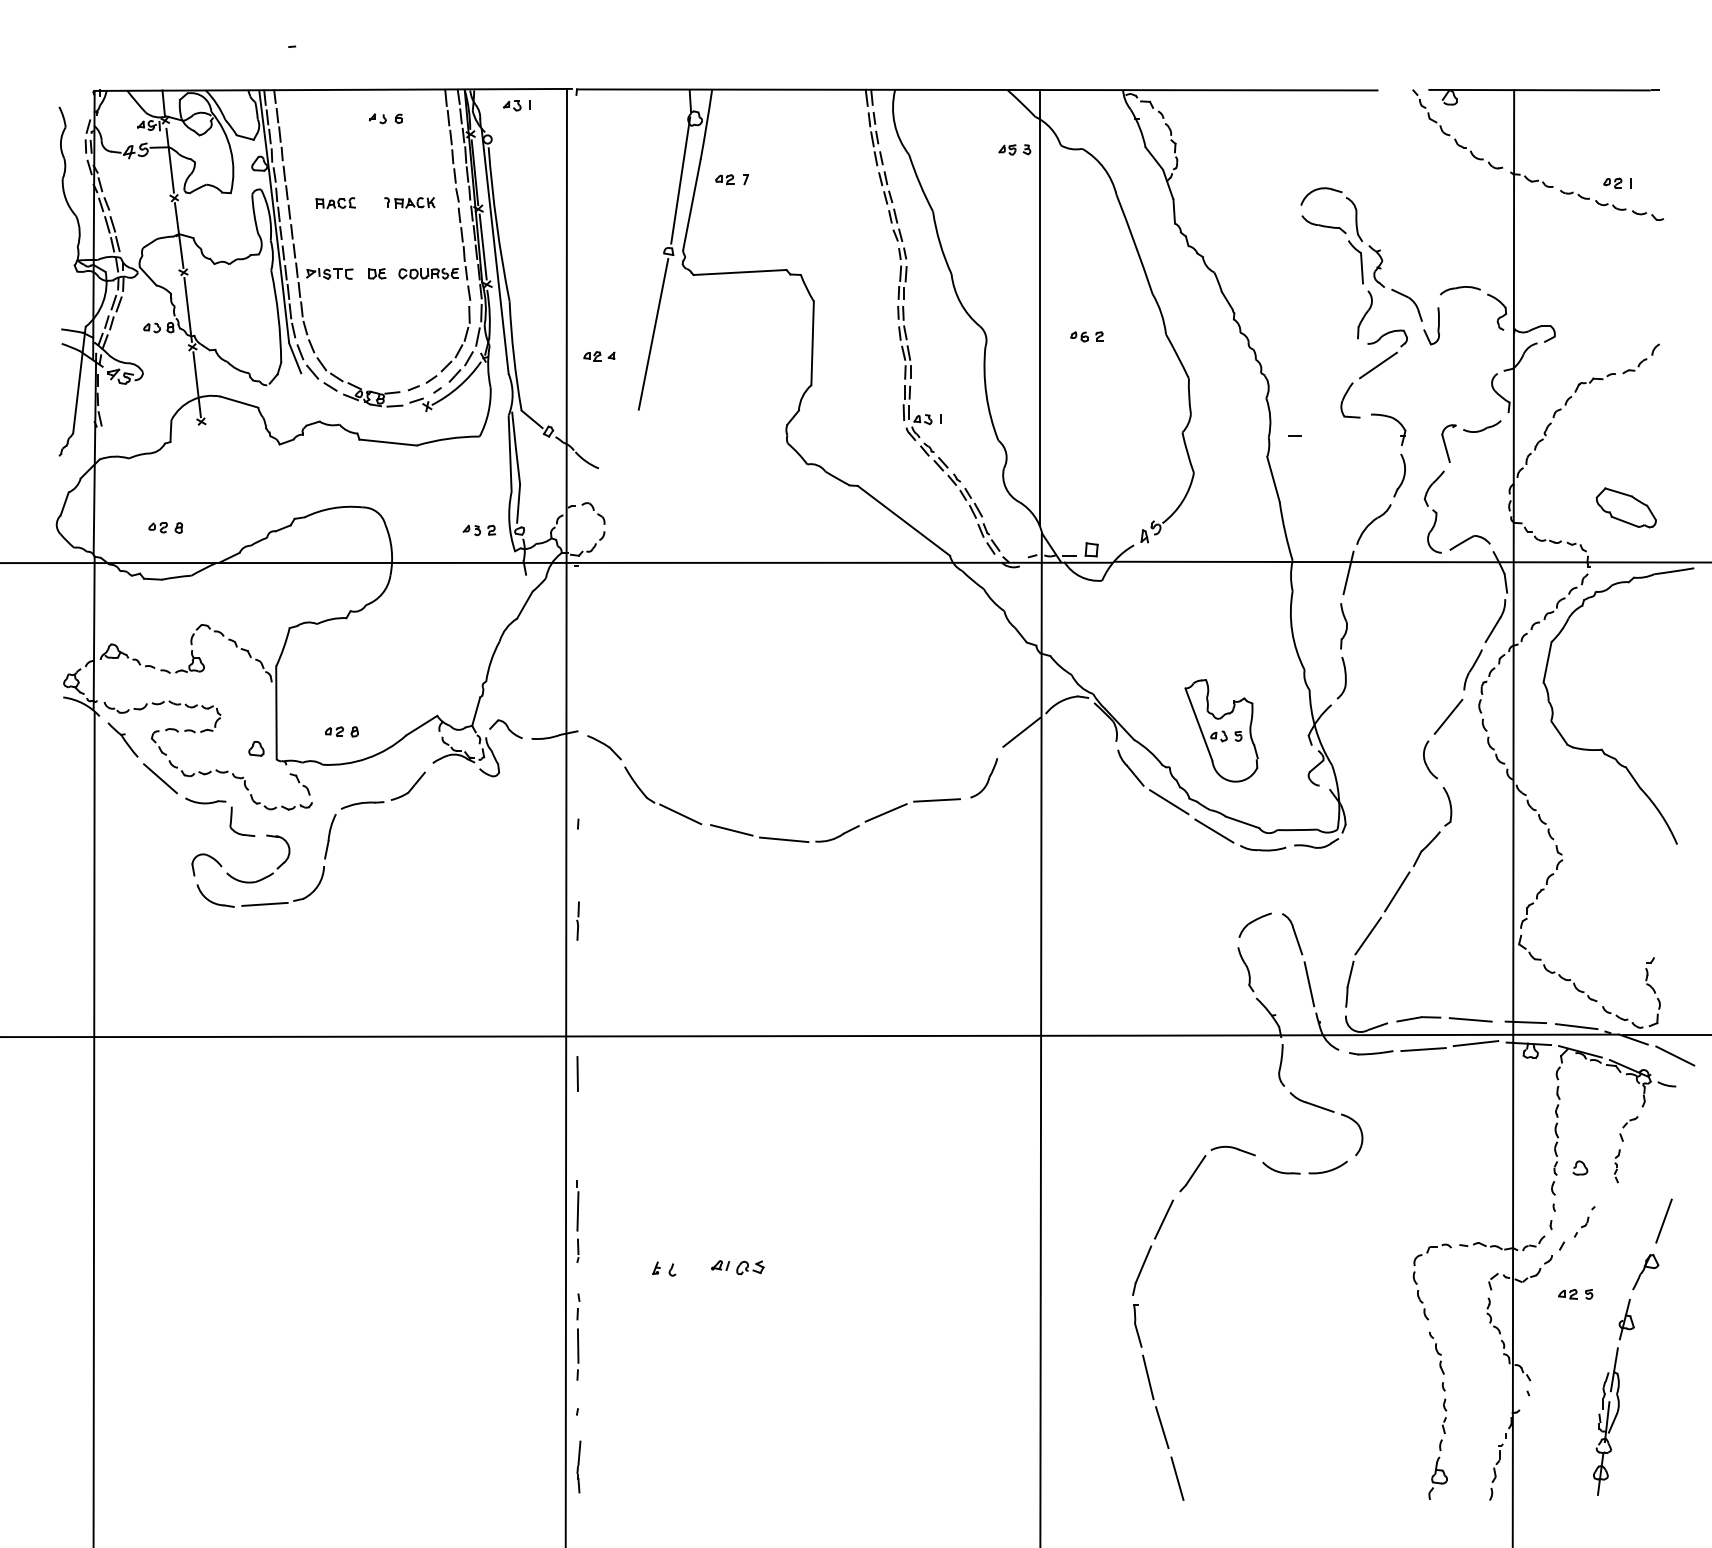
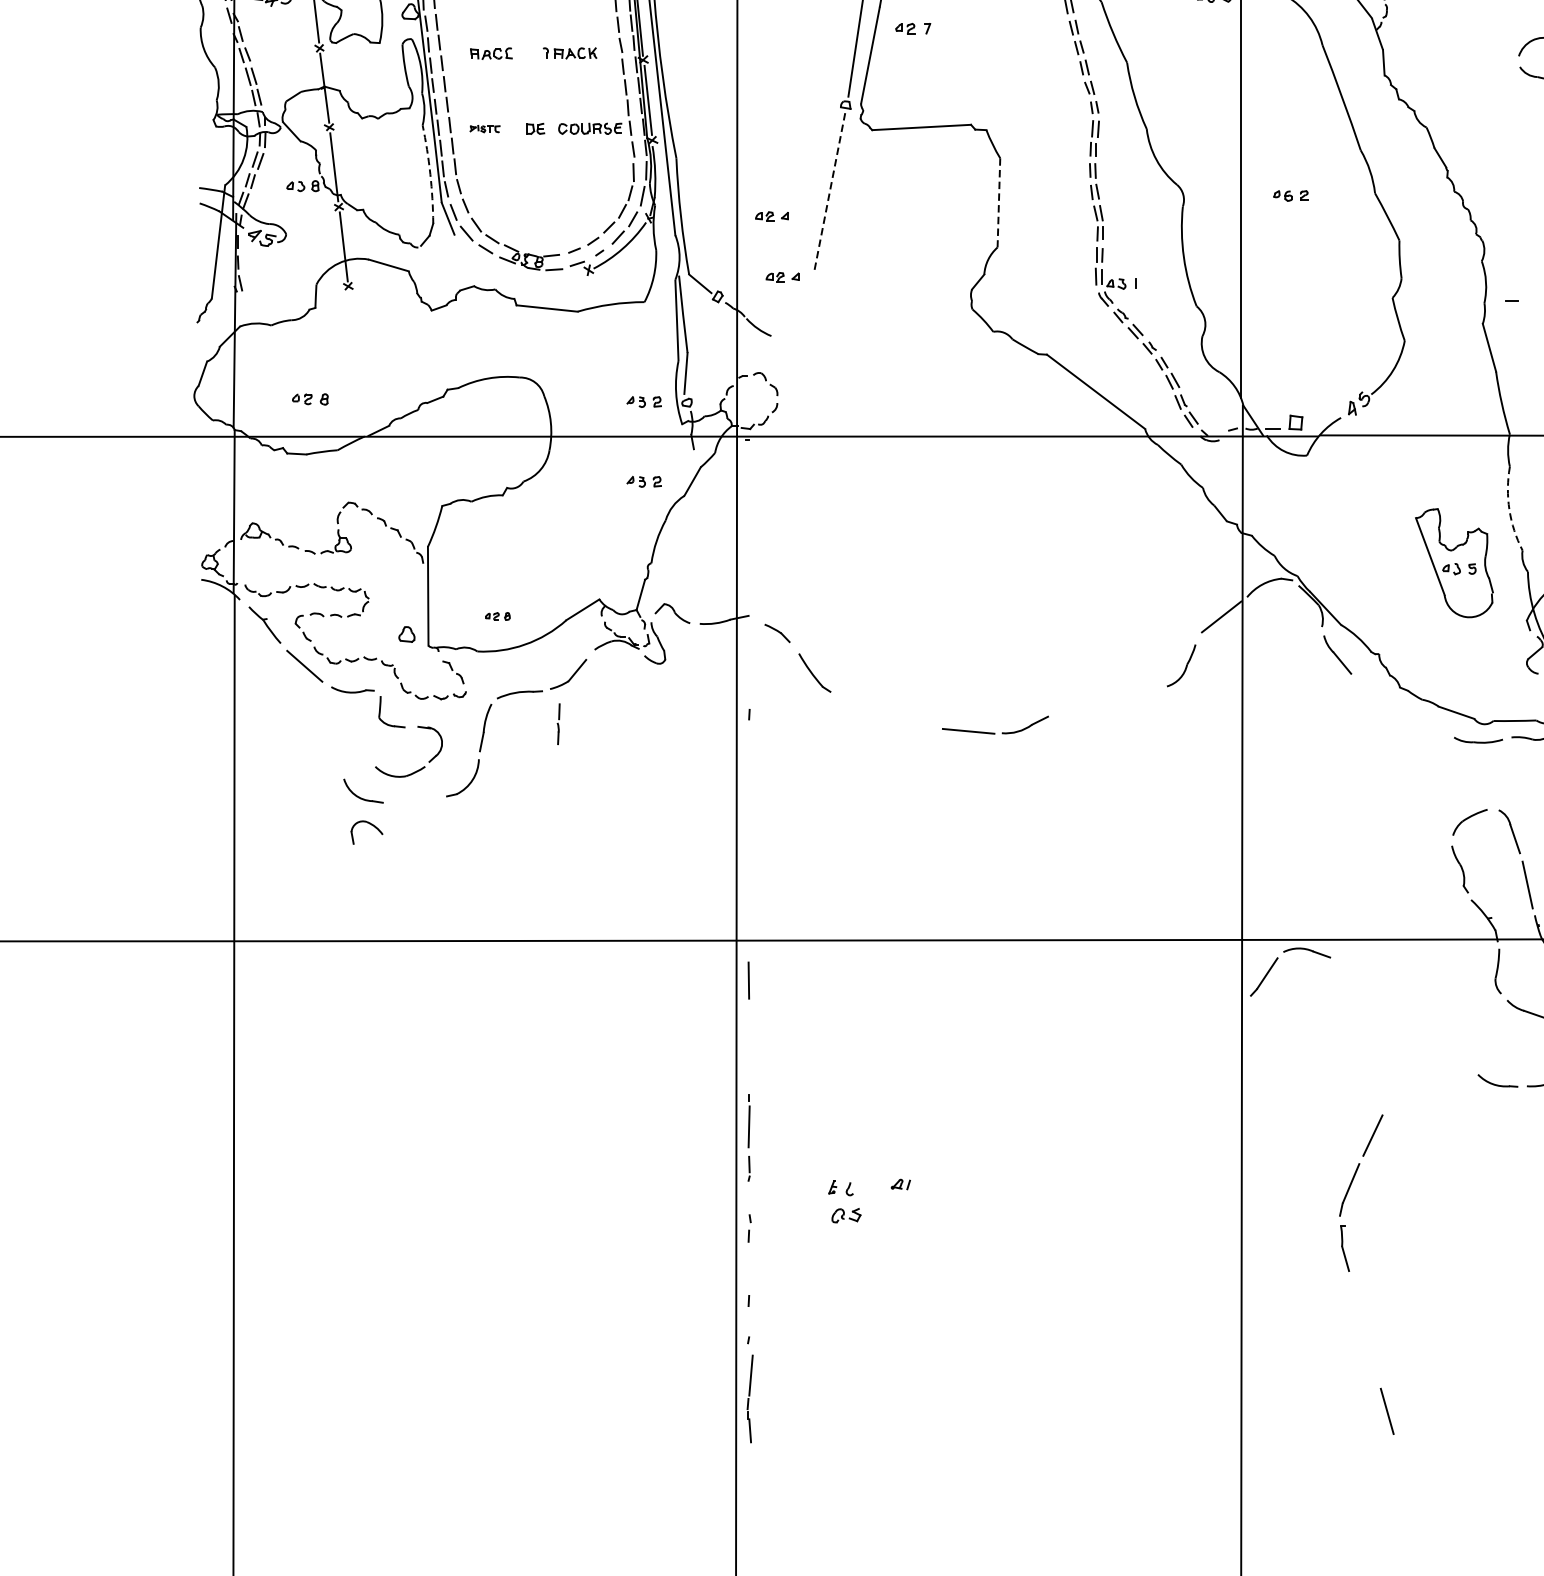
part: (329, 273) -> (484, 128), size x0.6
arc: (278, 316) -> (430, 174), solid -> dashed
line: (653, 334) -> (829, 193), solid -> dashed
line: (812, 343) -> (998, 203), solid -> dashed
part: (609, 413) -> (782, 277), added
part: (479, 605) -> (644, 481), added
arc: (1292, 631) -> (1509, 509), solid -> dashed
part: (1221, 730) -> (1454, 562), moved
part: (341, 731) -> (497, 616), size x0.7
part: (604, 747) -> (777, 633), size x0.7
line: (937, 800) -> (1131, 689), removed
line: (1169, 802) -> (1378, 691), removed
line: (885, 812) -> (1076, 702), removed
line: (680, 814) -> (858, 704), removed
line: (731, 830) -> (912, 721), removed
line: (1214, 830) -> (1426, 721), removed
part: (209, 857) -> (369, 824), moved
line: (264, 903) -> (415, 799), removed
line: (577, 920) -> (558, 723), moved
part: (1204, 1159) -> (1276, 961), moved
part: (750, 1267) -> (846, 1215), moved
line: (577, 1345) -> (748, 1269), removed
line: (1148, 1377) -> (1356, 1303), removed
line: (1162, 1427) -> (1371, 1356), removed
part: (578, 1466) -> (749, 1398), size x1.6

